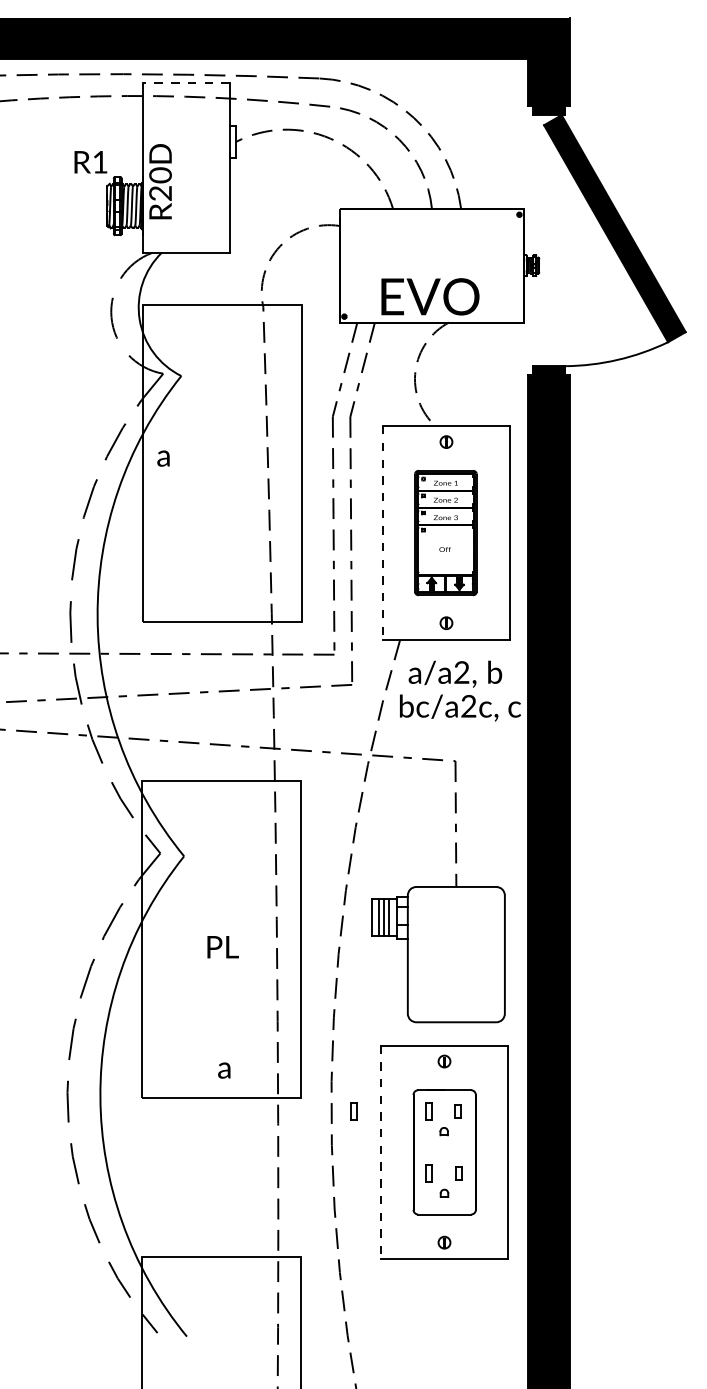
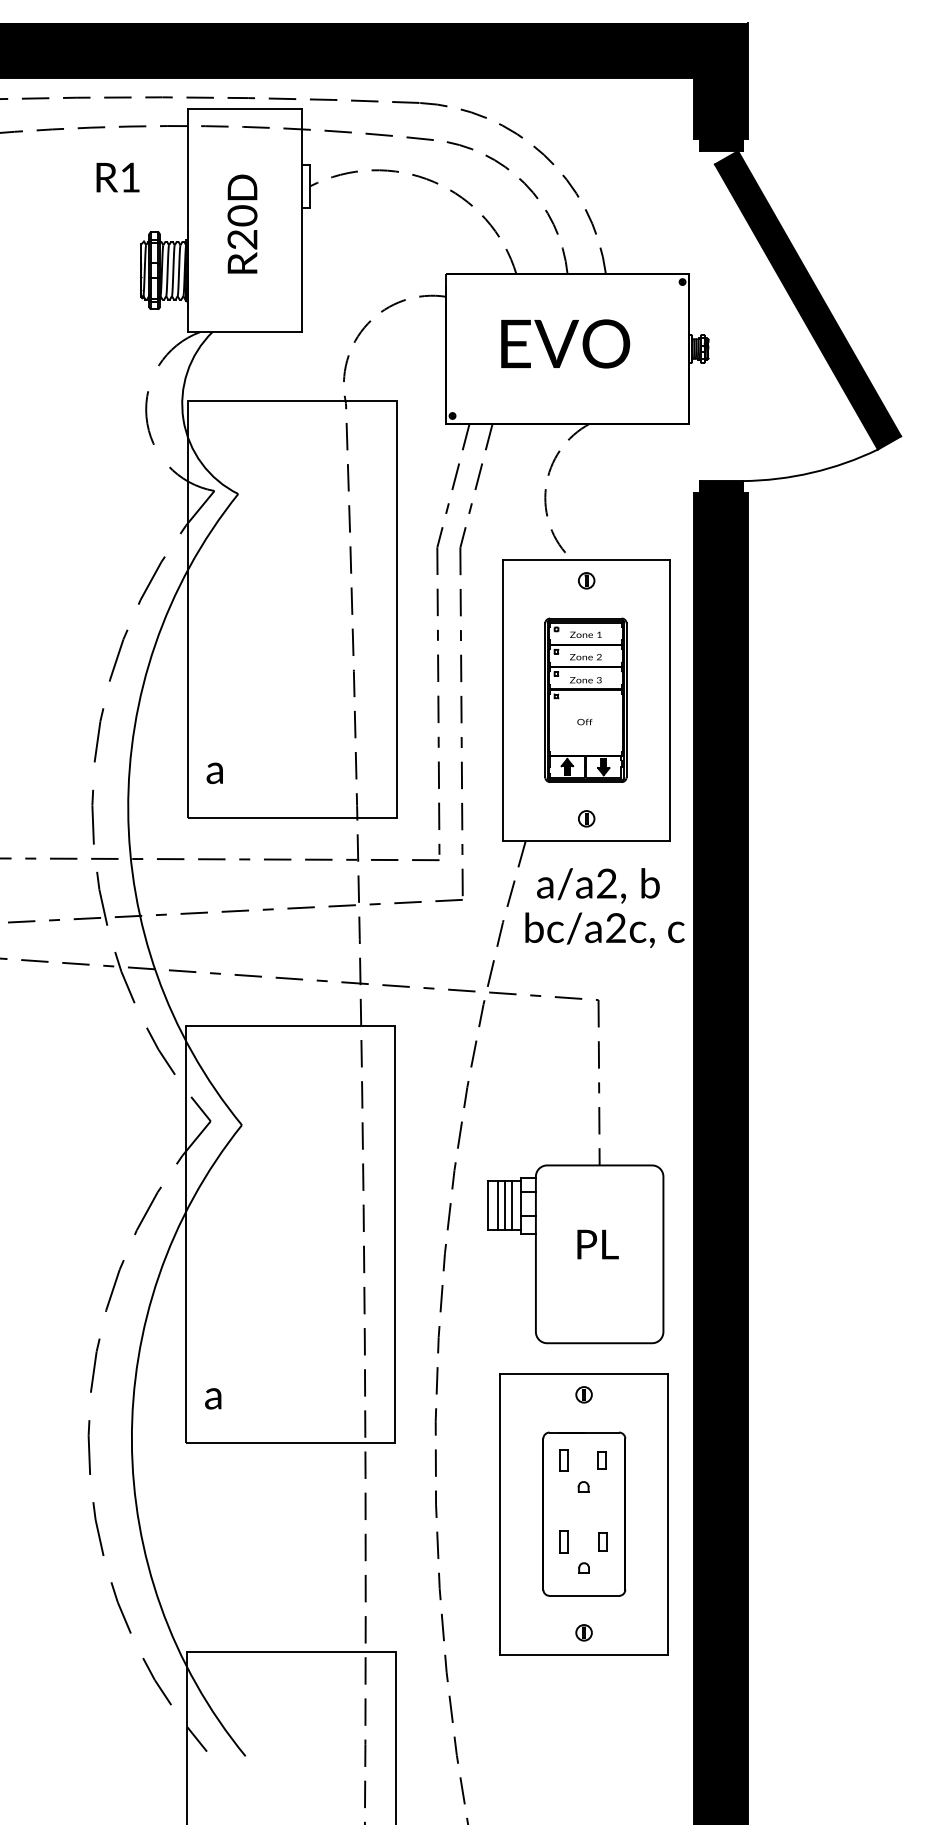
line: (185, 83) -> (243, 109), dashed -> solid
text: (90, 162) -> (117, 177), moved
text: (160, 181) -> (242, 223), moved
text: (430, 296) -> (565, 343), moved
text: (163, 458) -> (214, 773), moved
line: (382, 533) -> (502, 700), dashed -> solid
text: (222, 947) -> (597, 1244), moved
text: (224, 1070) -> (213, 1398), moved
part: (353, 1111) -> (464, 1460), removed
line: (380, 1152) -> (499, 1514), dashed -> solid

